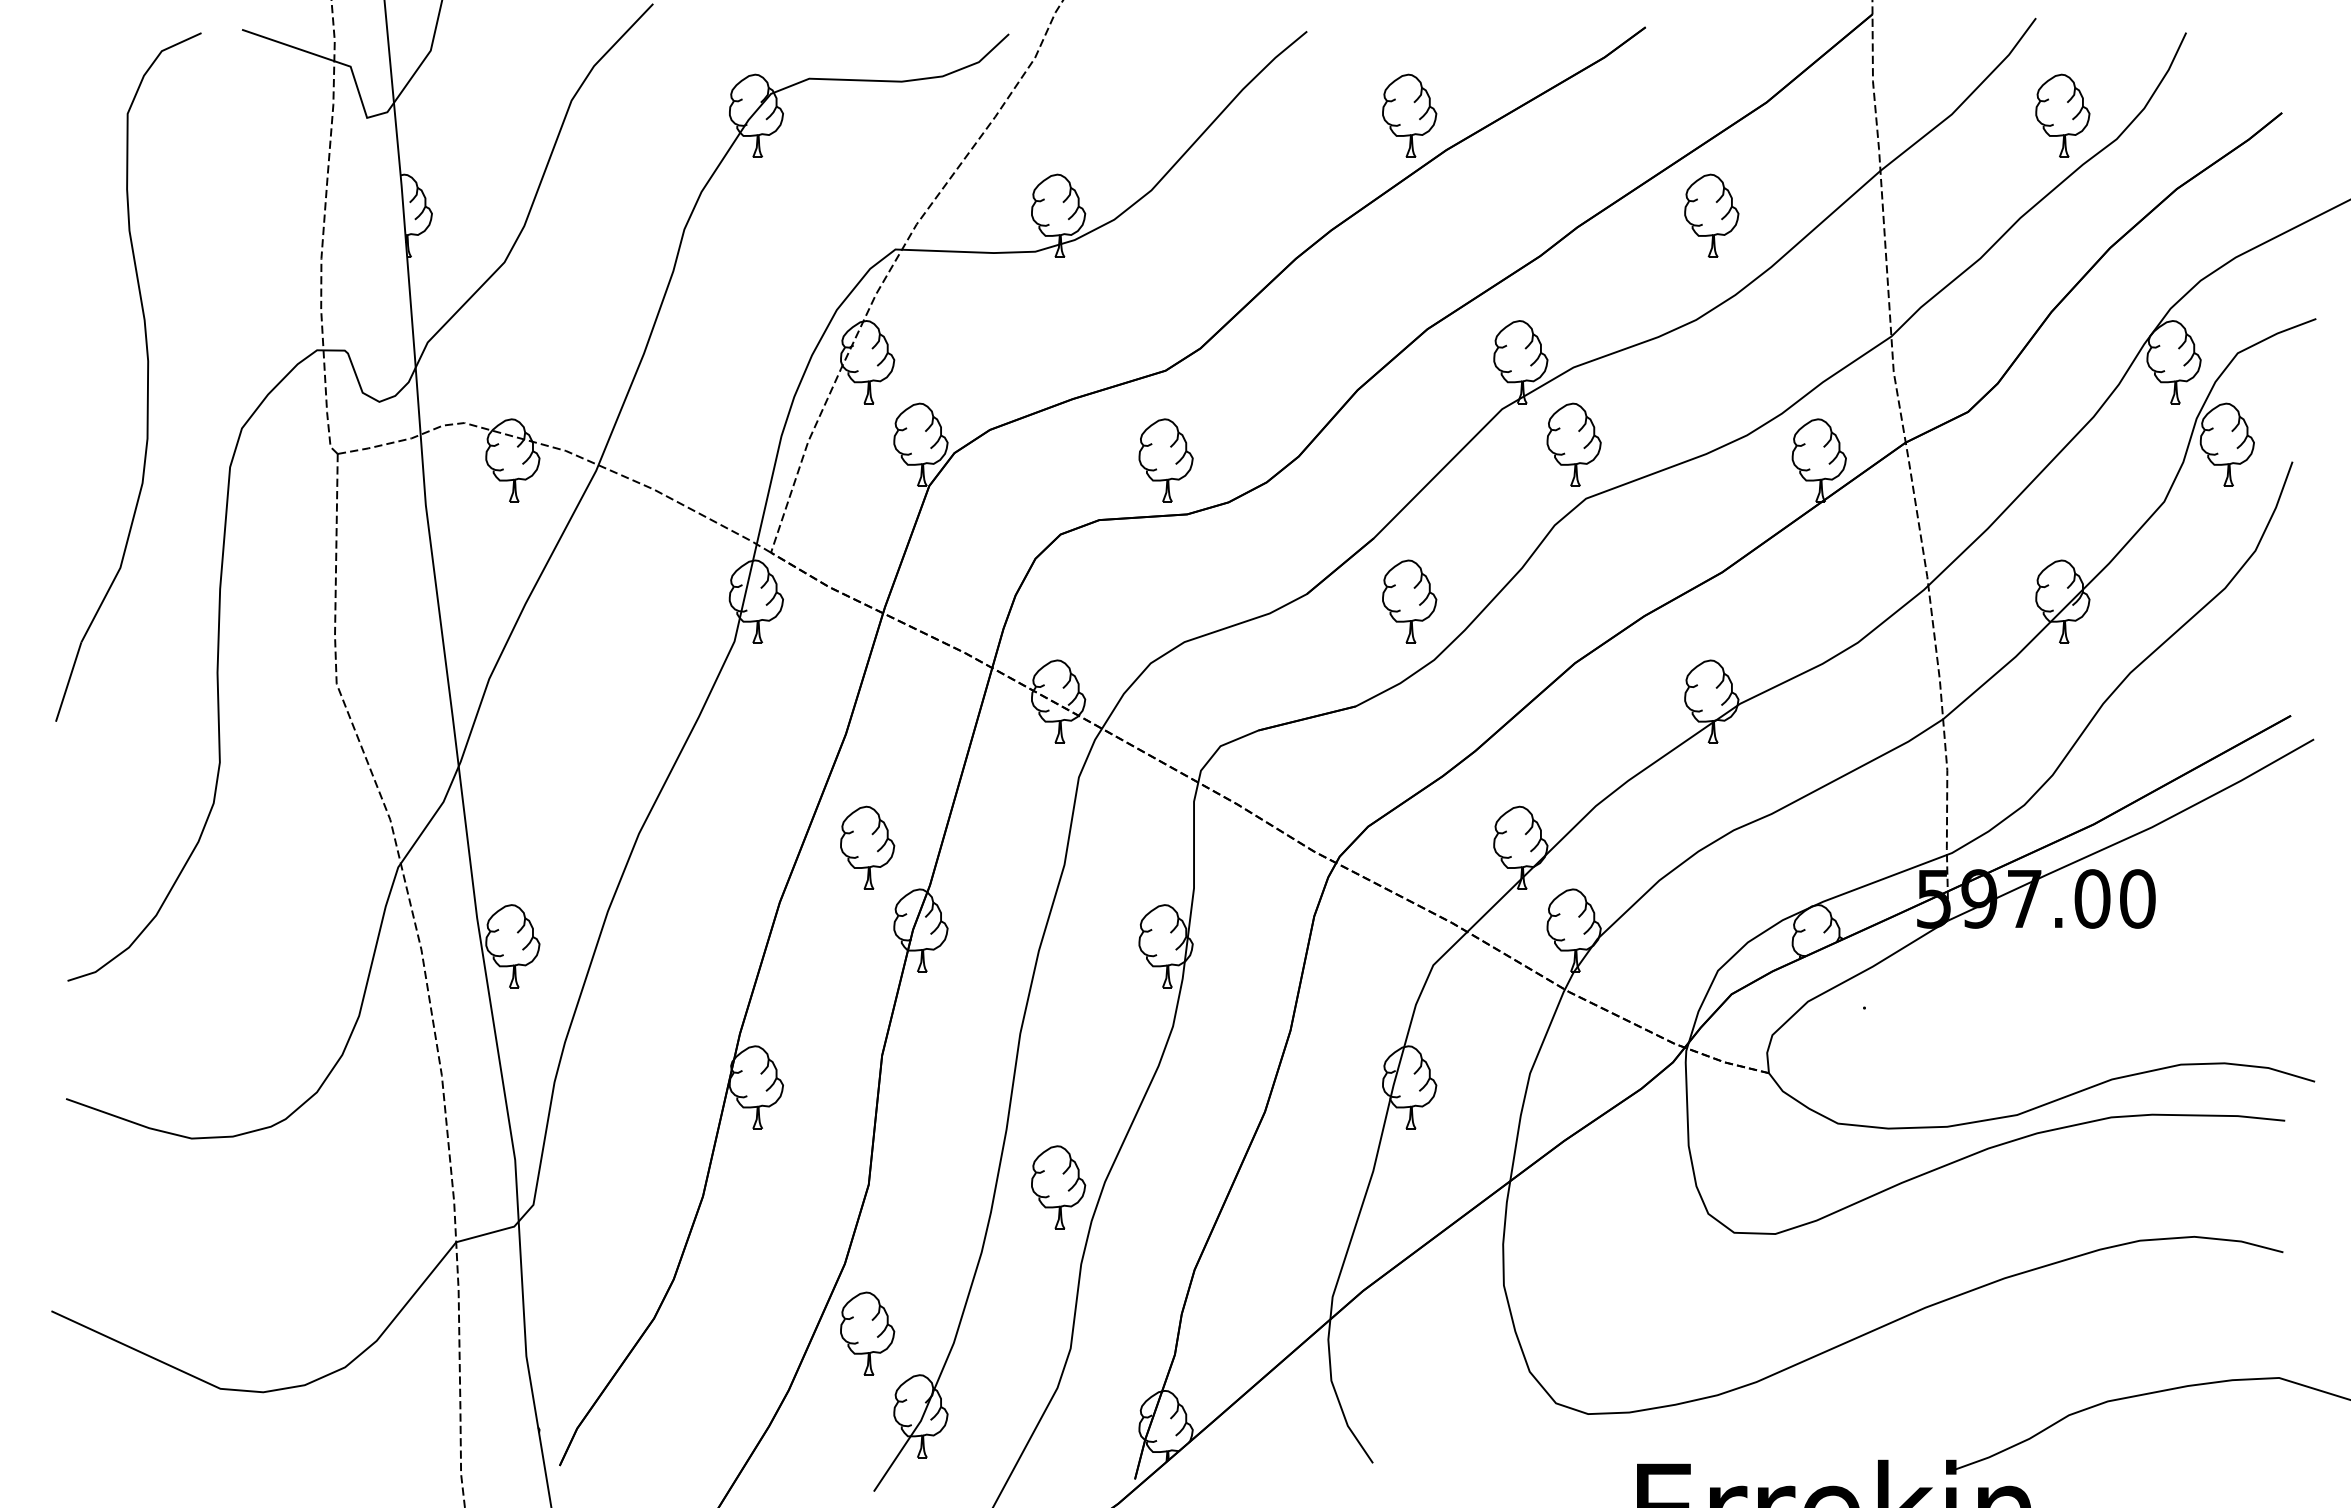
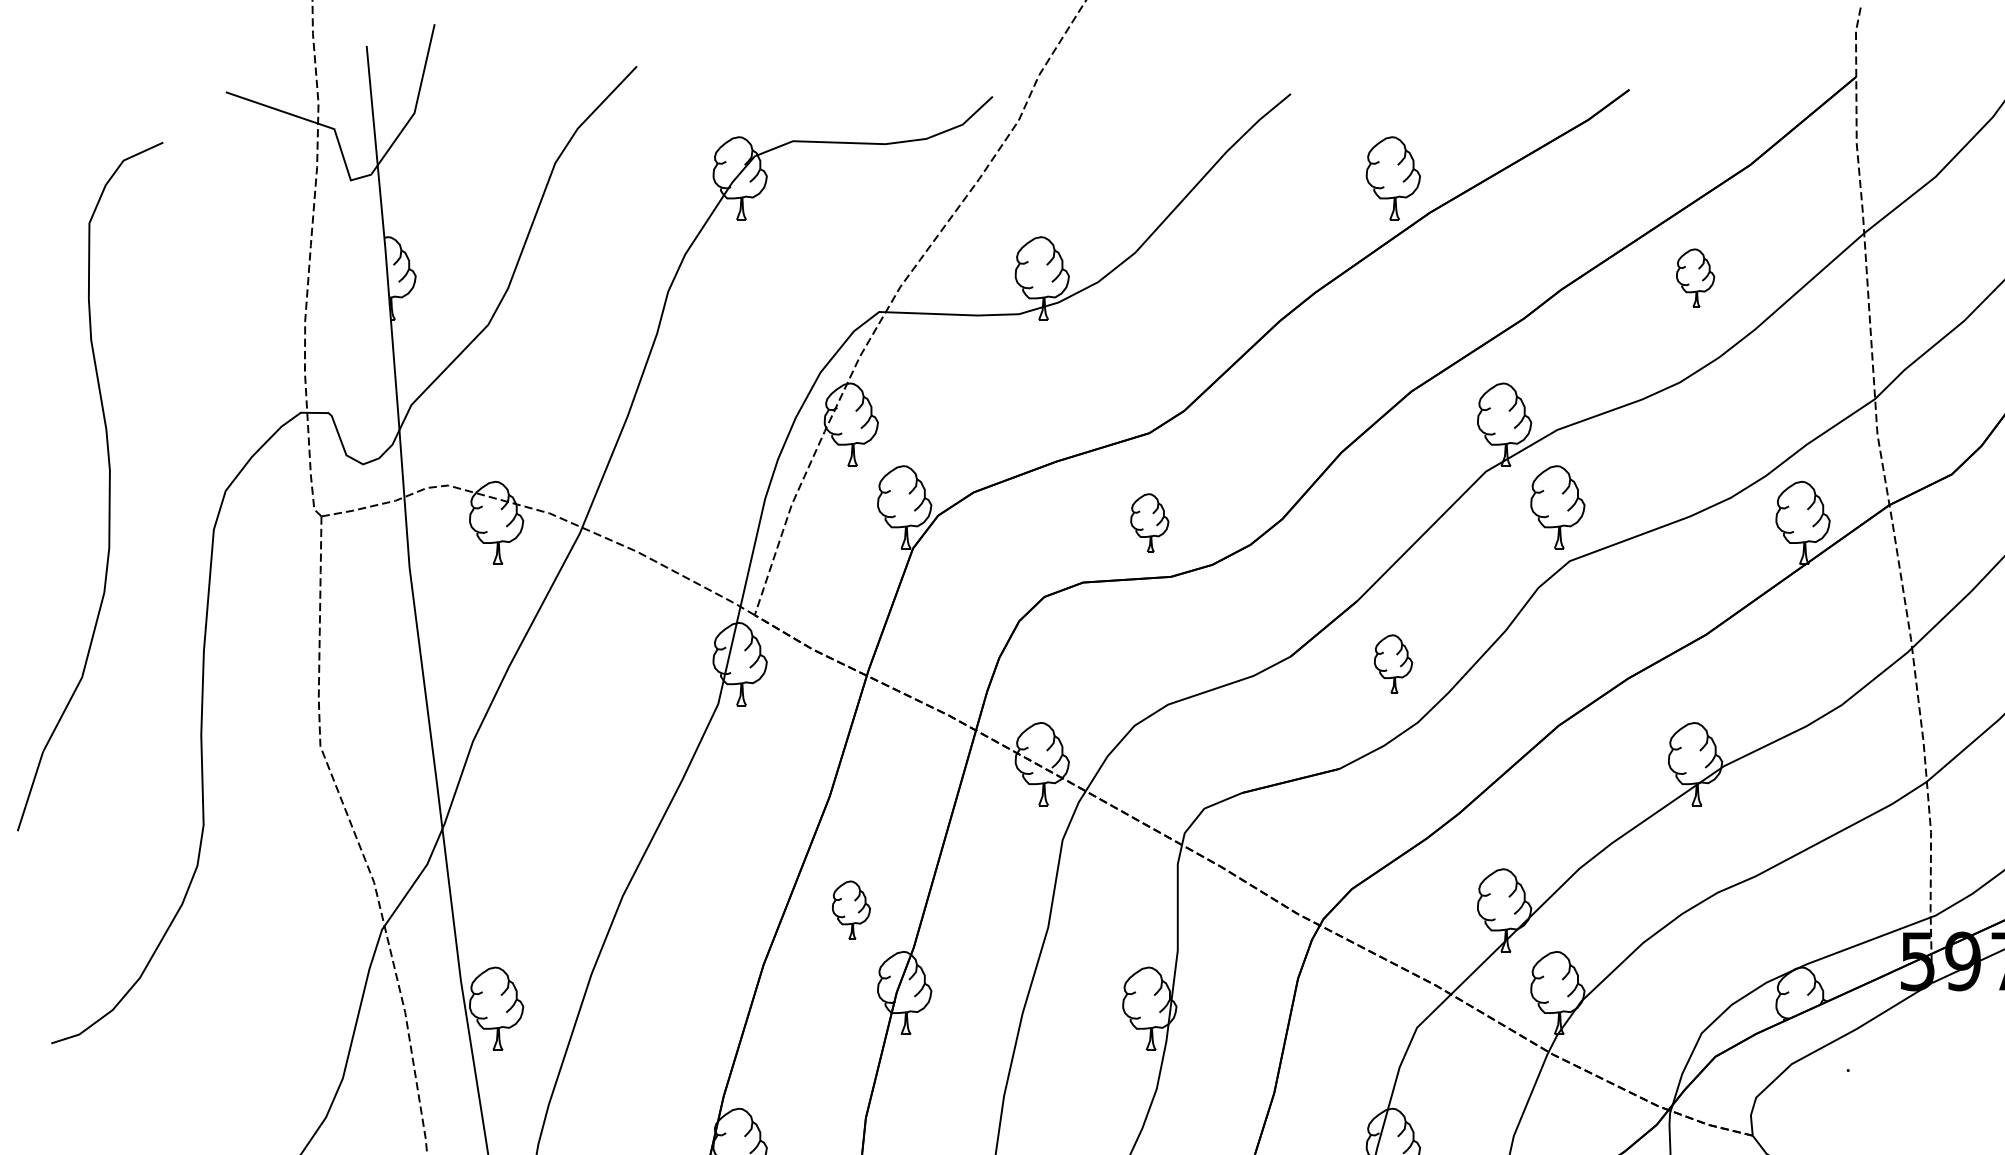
part: (1711, 215) -> (1695, 277), size x0.7
part: (147, 376) -> (109, 485), moved
part: (1165, 460) -> (1149, 522), size x0.7
part: (1409, 601) -> (1393, 663), size x0.7
part: (867, 847) -> (851, 909), size x0.7

